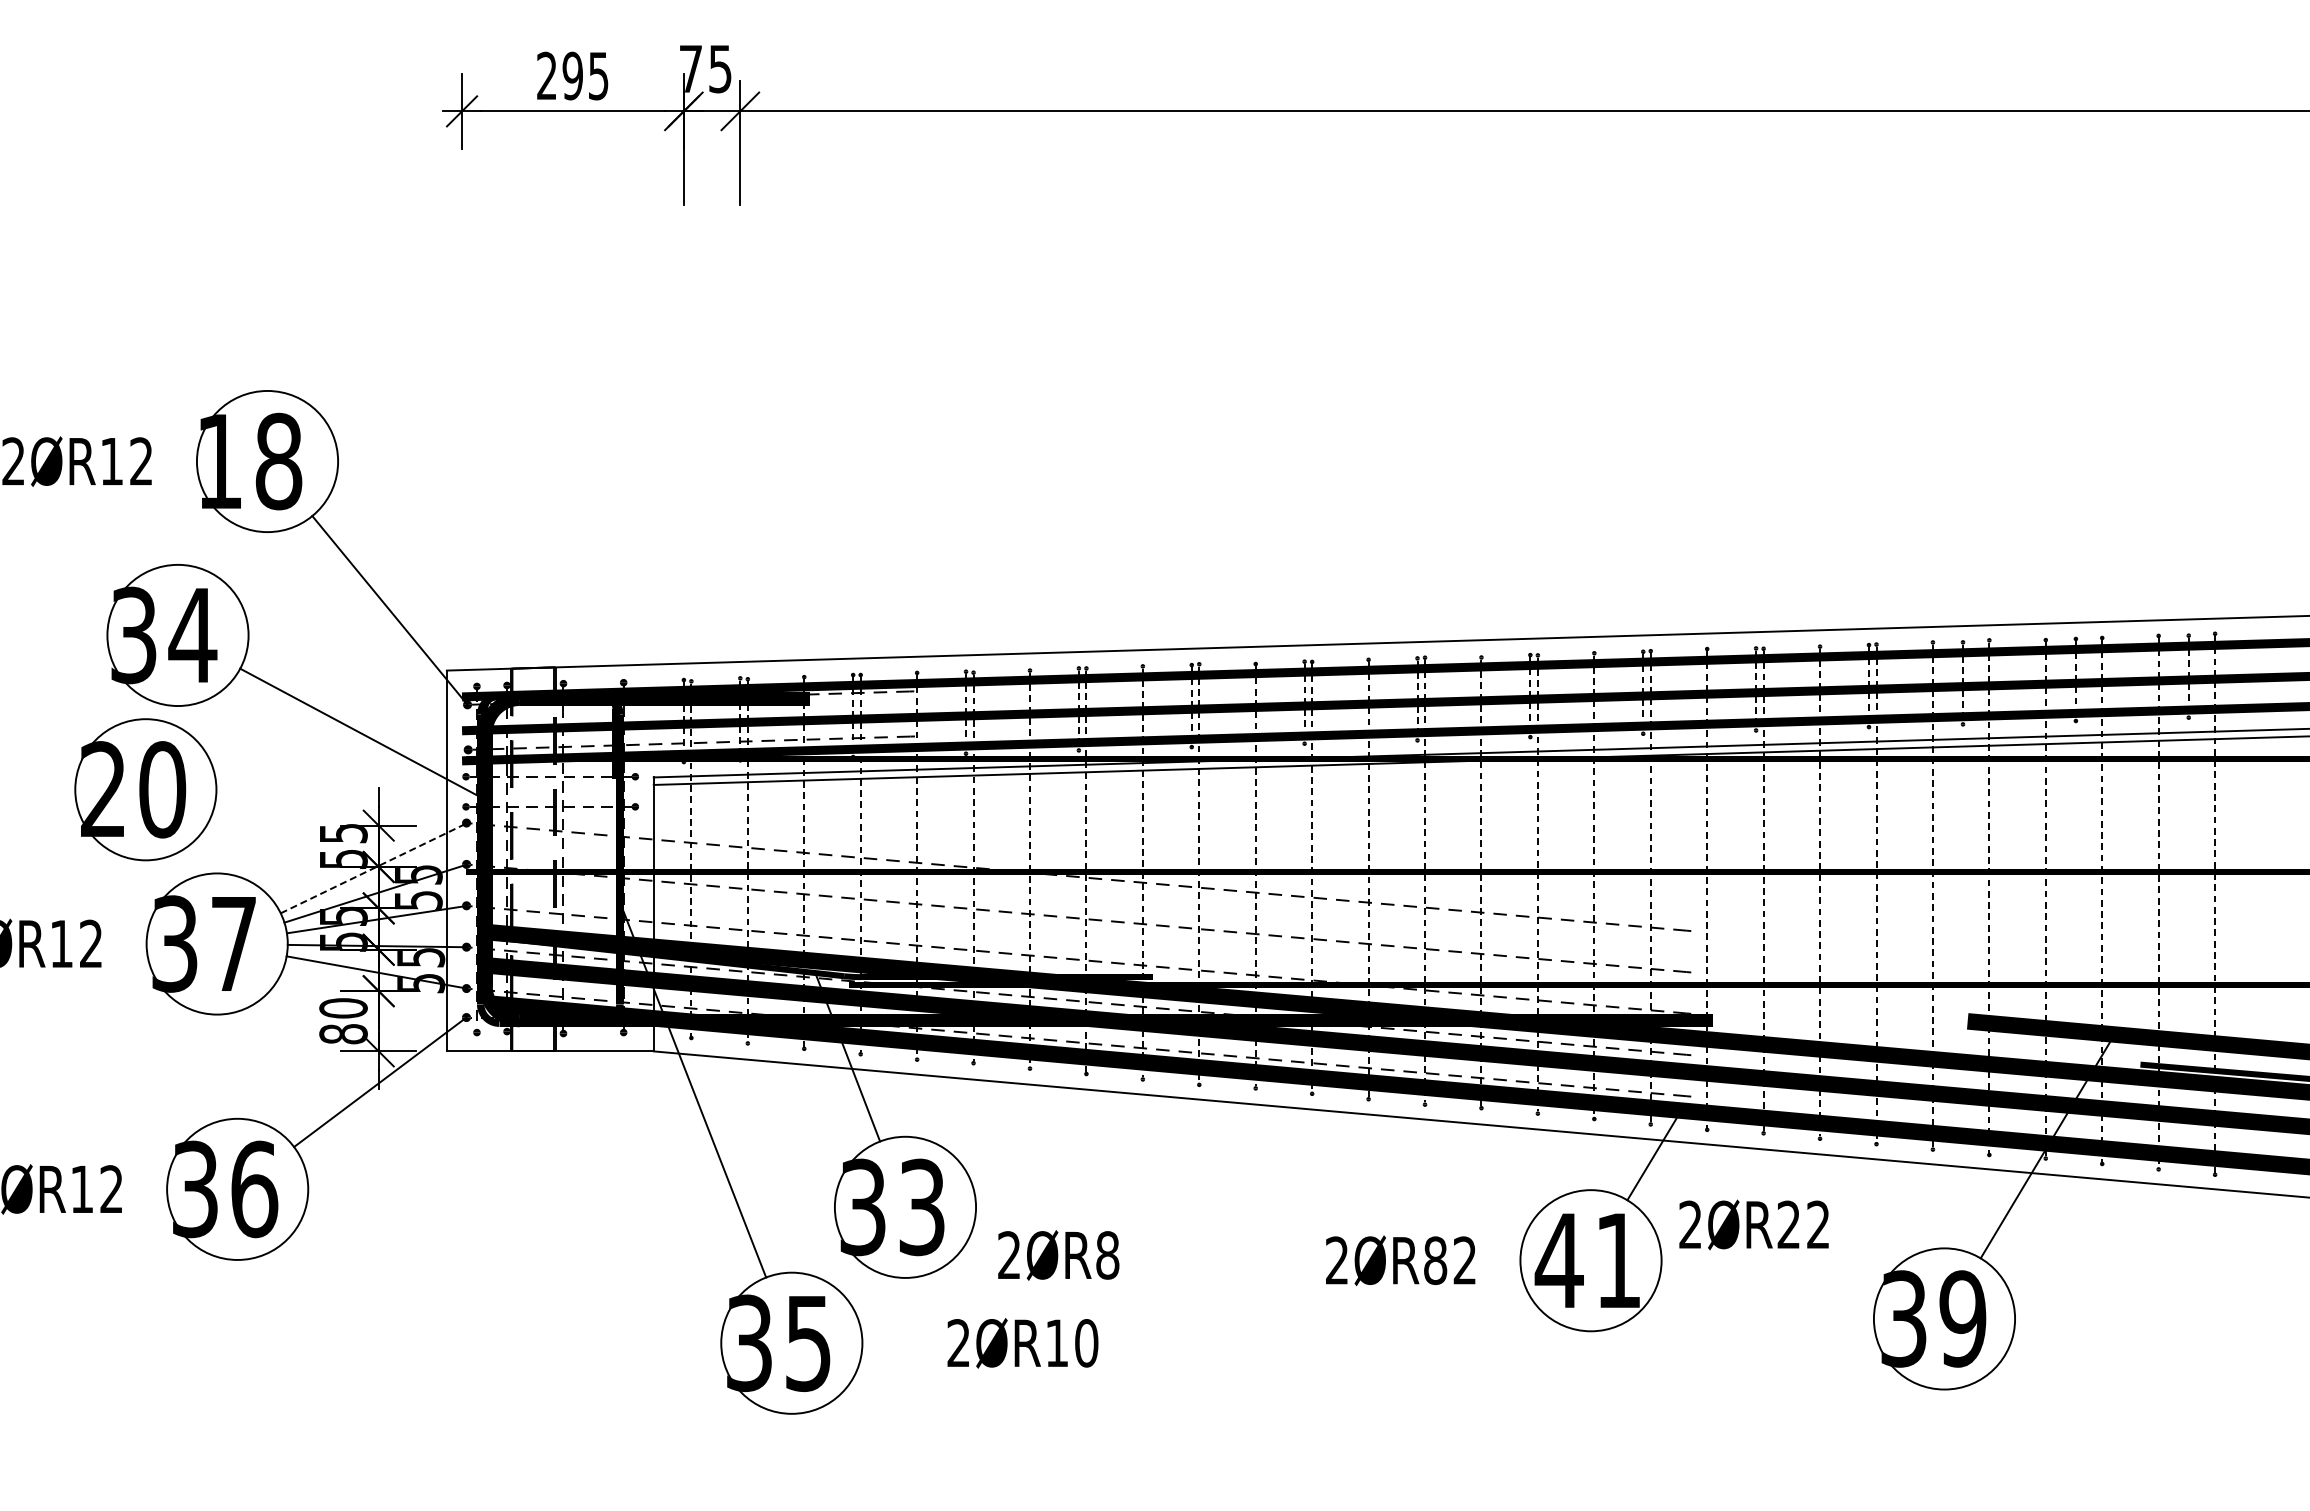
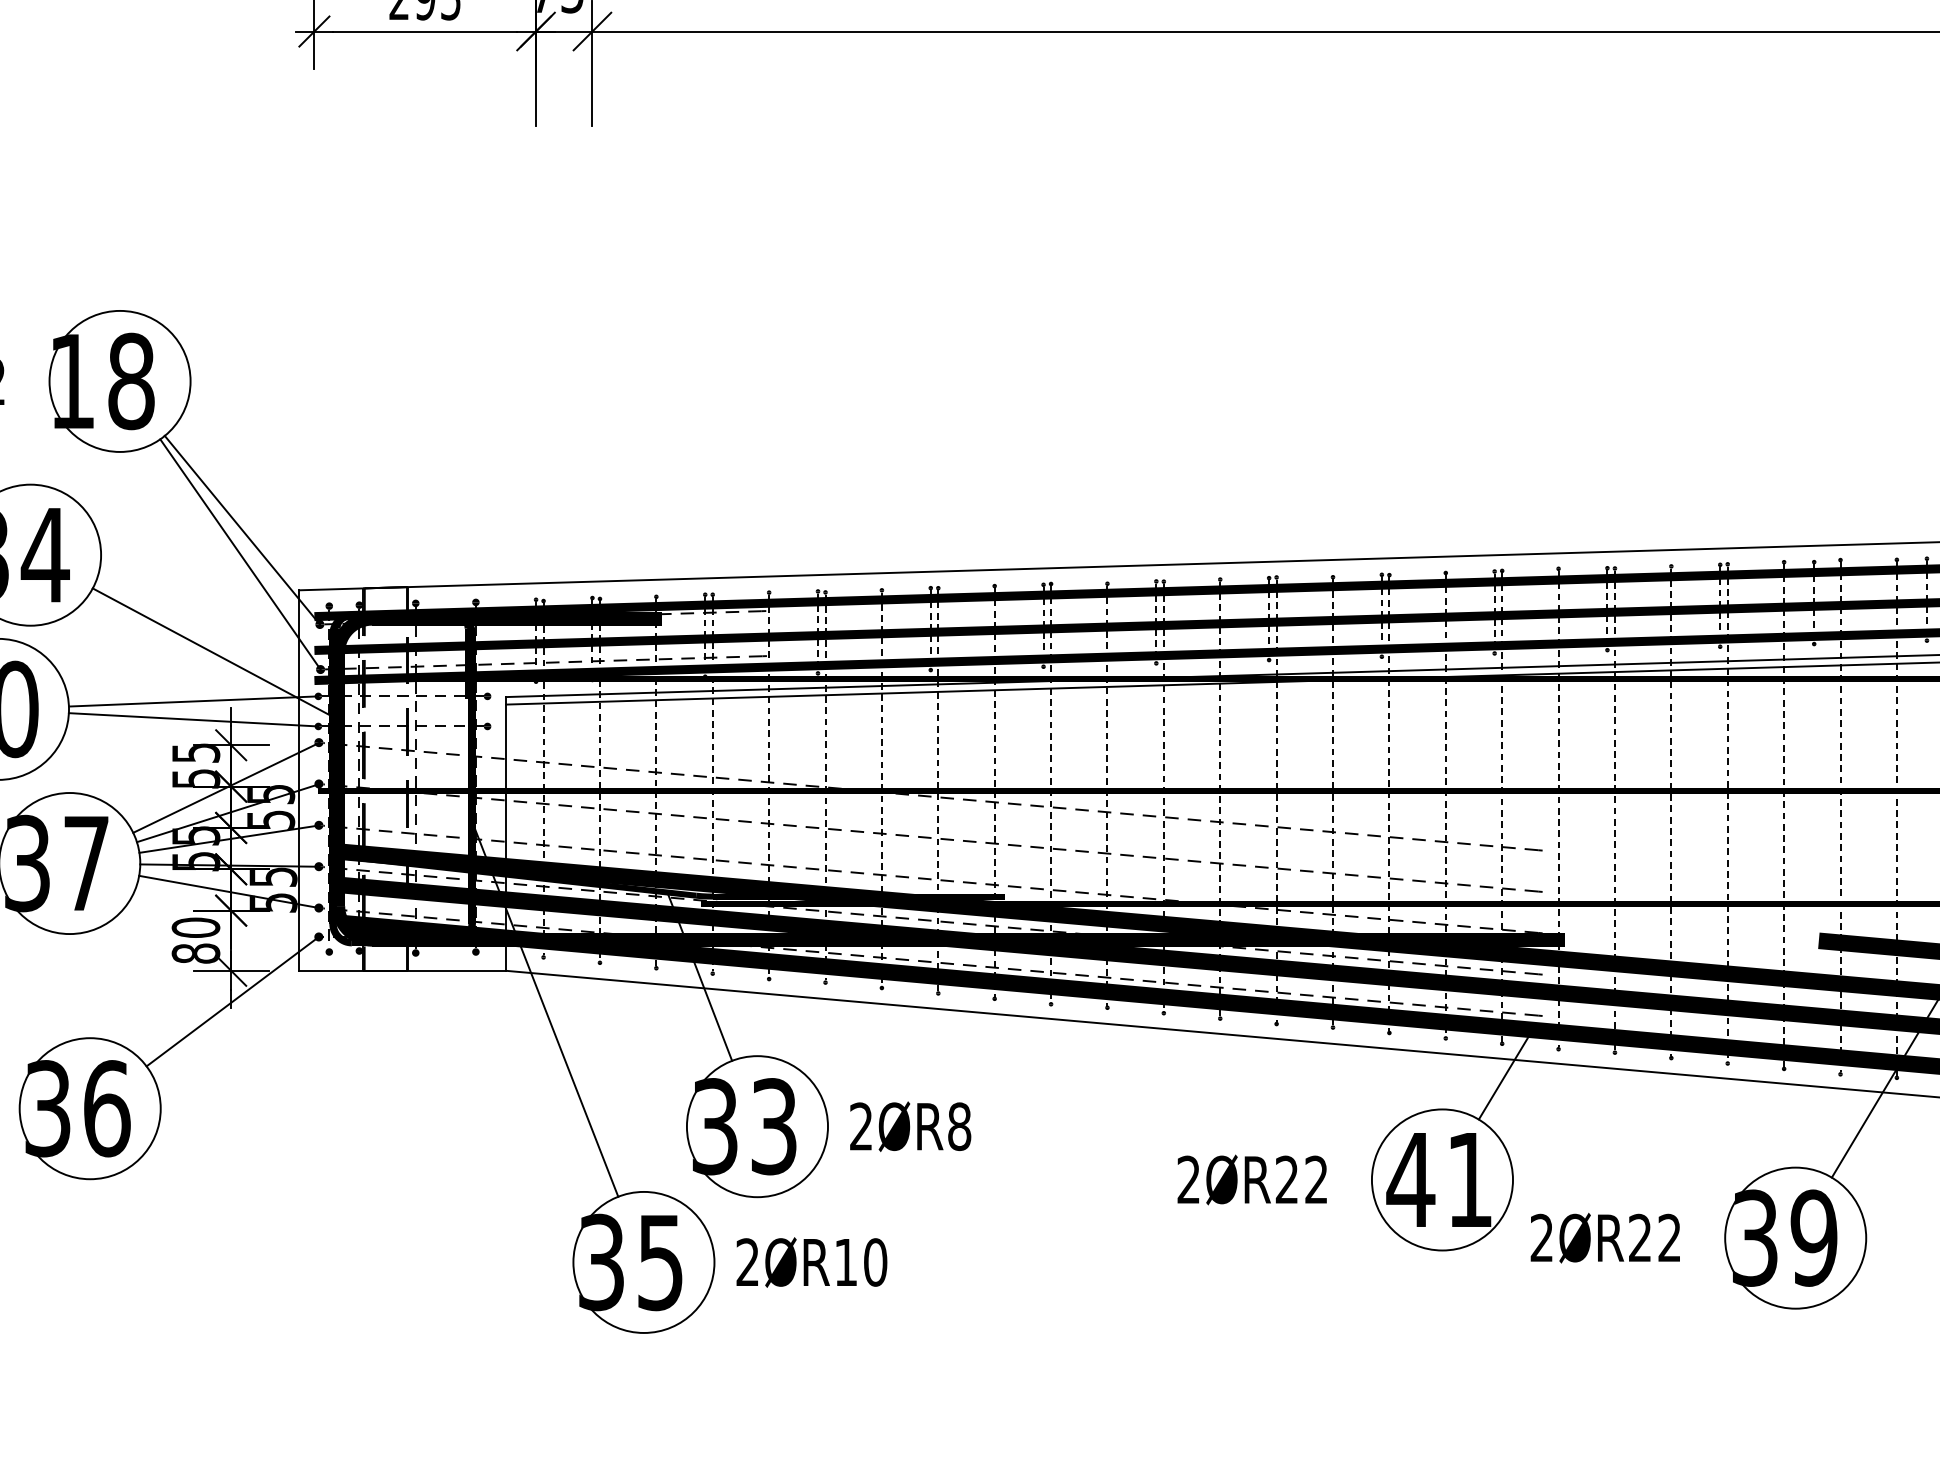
line: (387, 634) -> (239, 554), added
line: (341, 781) -> (193, 701), added
line: (341, 799) -> (193, 719), added
line: (374, 868) -> (226, 788), dashed -> solid
text: (1753, 1224) -> (1604, 1237), moved
text: (1058, 1255) -> (910, 1126), moved
text: (1435, 1260) -> (1287, 1179), 2ØR82 -> 2ØR22
text: (1022, 1343) -> (811, 1262), moved

